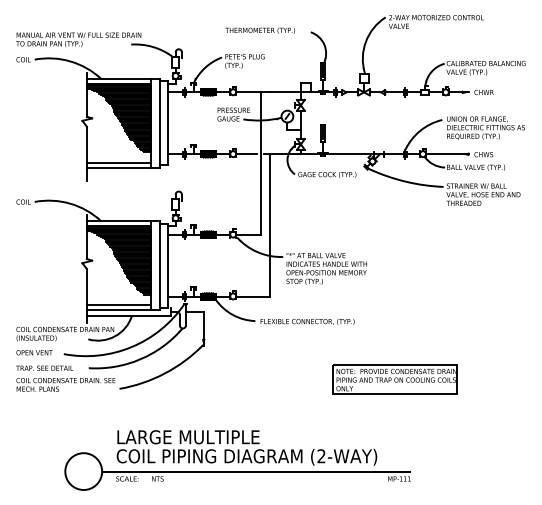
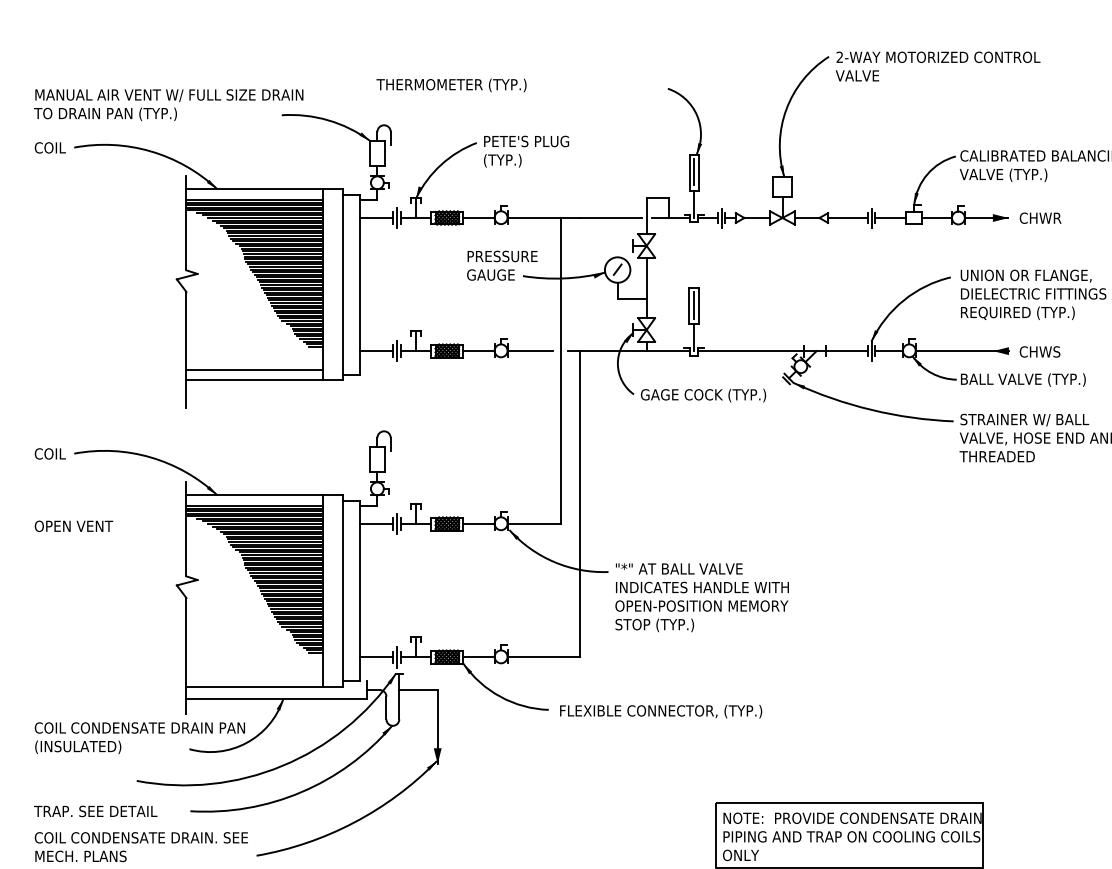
text: (259, 30) -> (450, 84), moved
line: (118, 305) -> (254, 676), removed
text: (34, 352) -> (73, 525), moved

